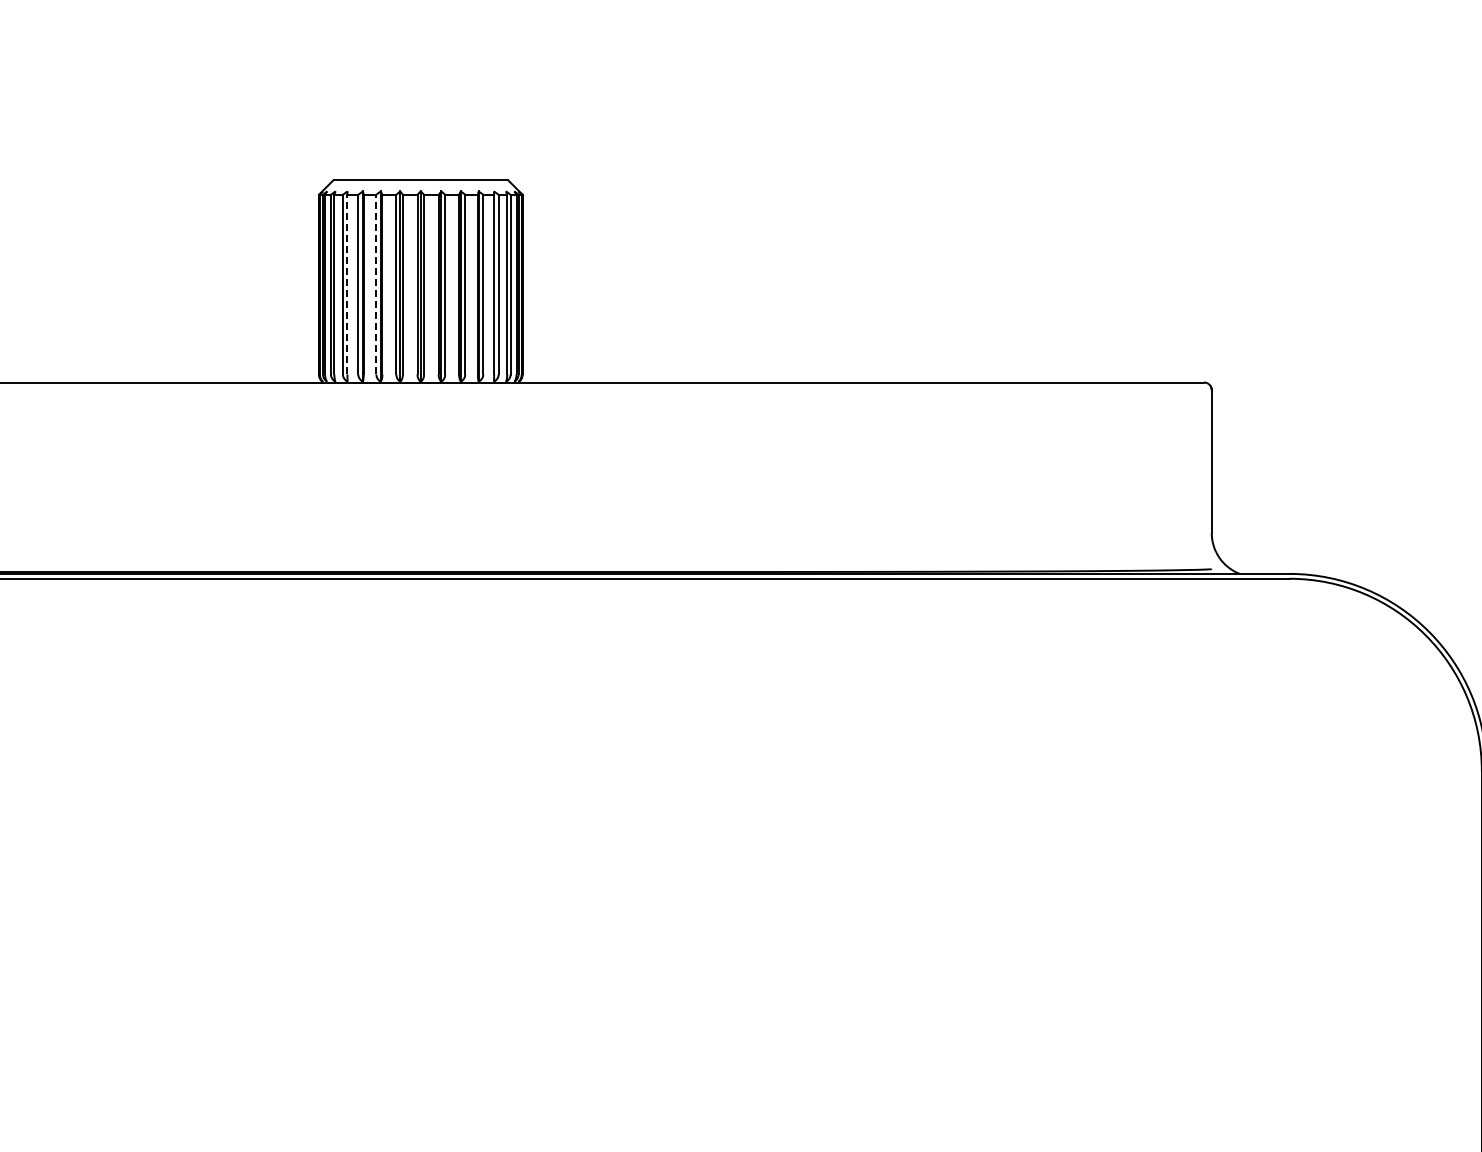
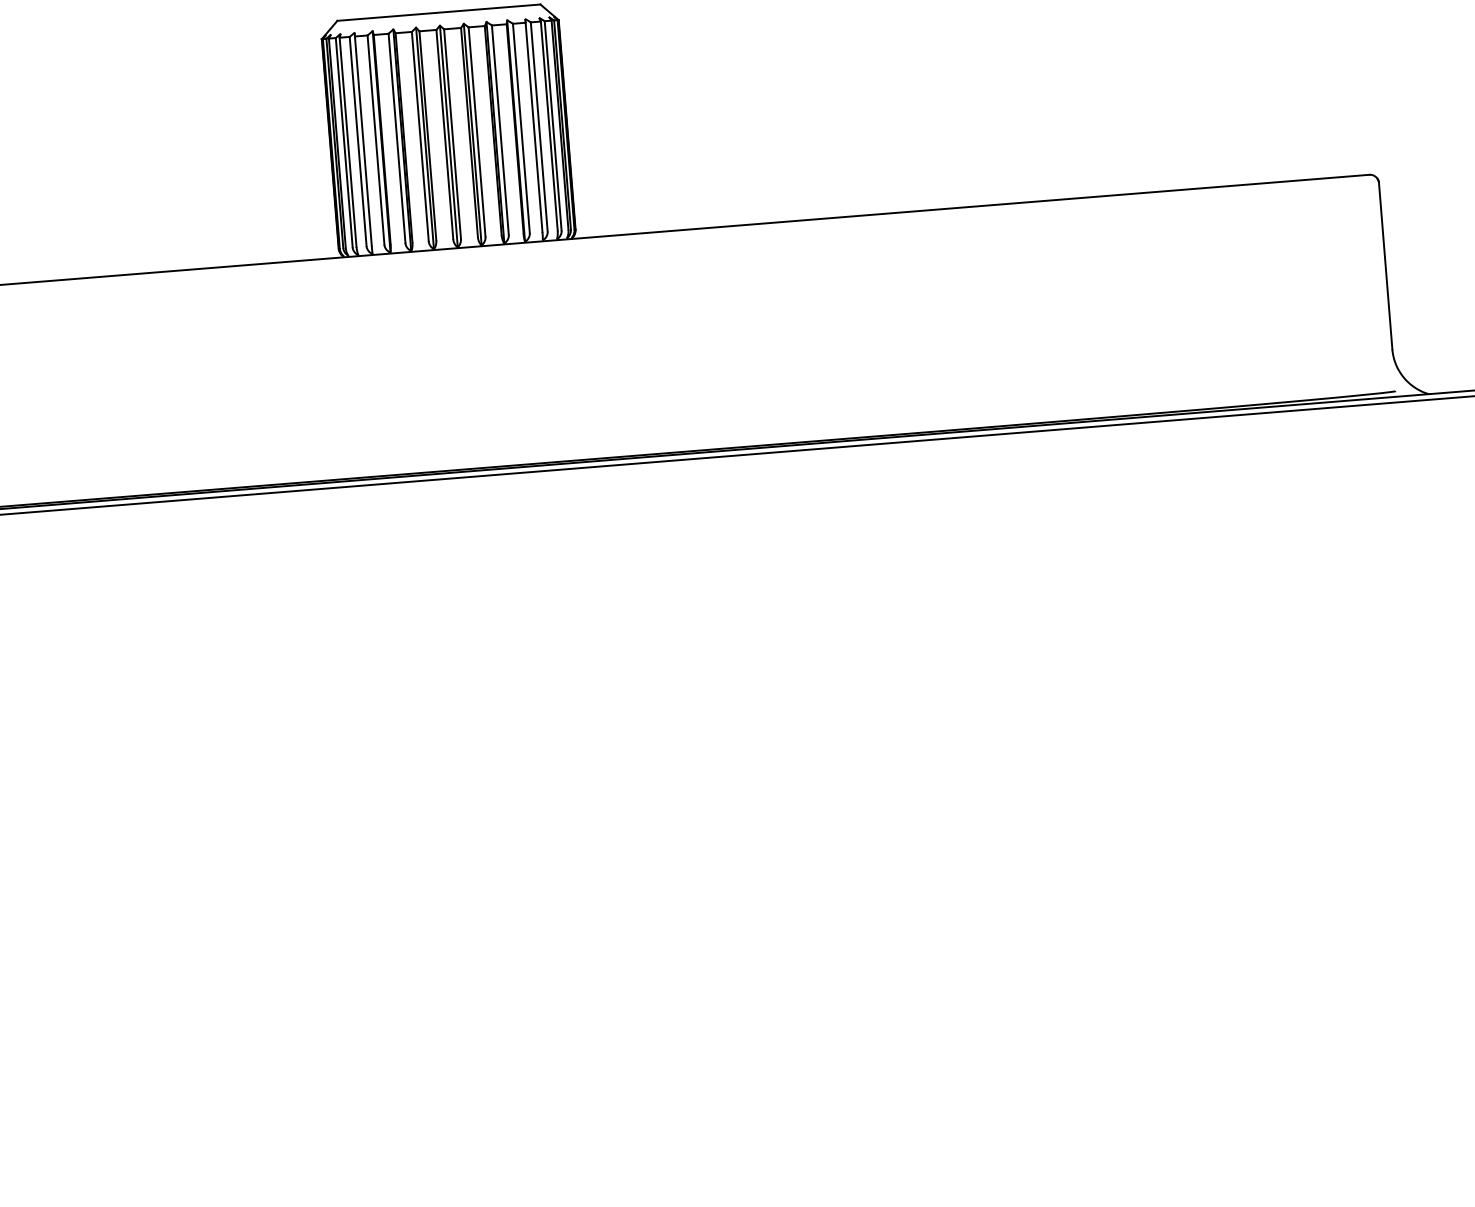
line: (347, 284) -> (363, 140), dashed -> solid
line: (376, 284) -> (397, 138), dashed -> solid

